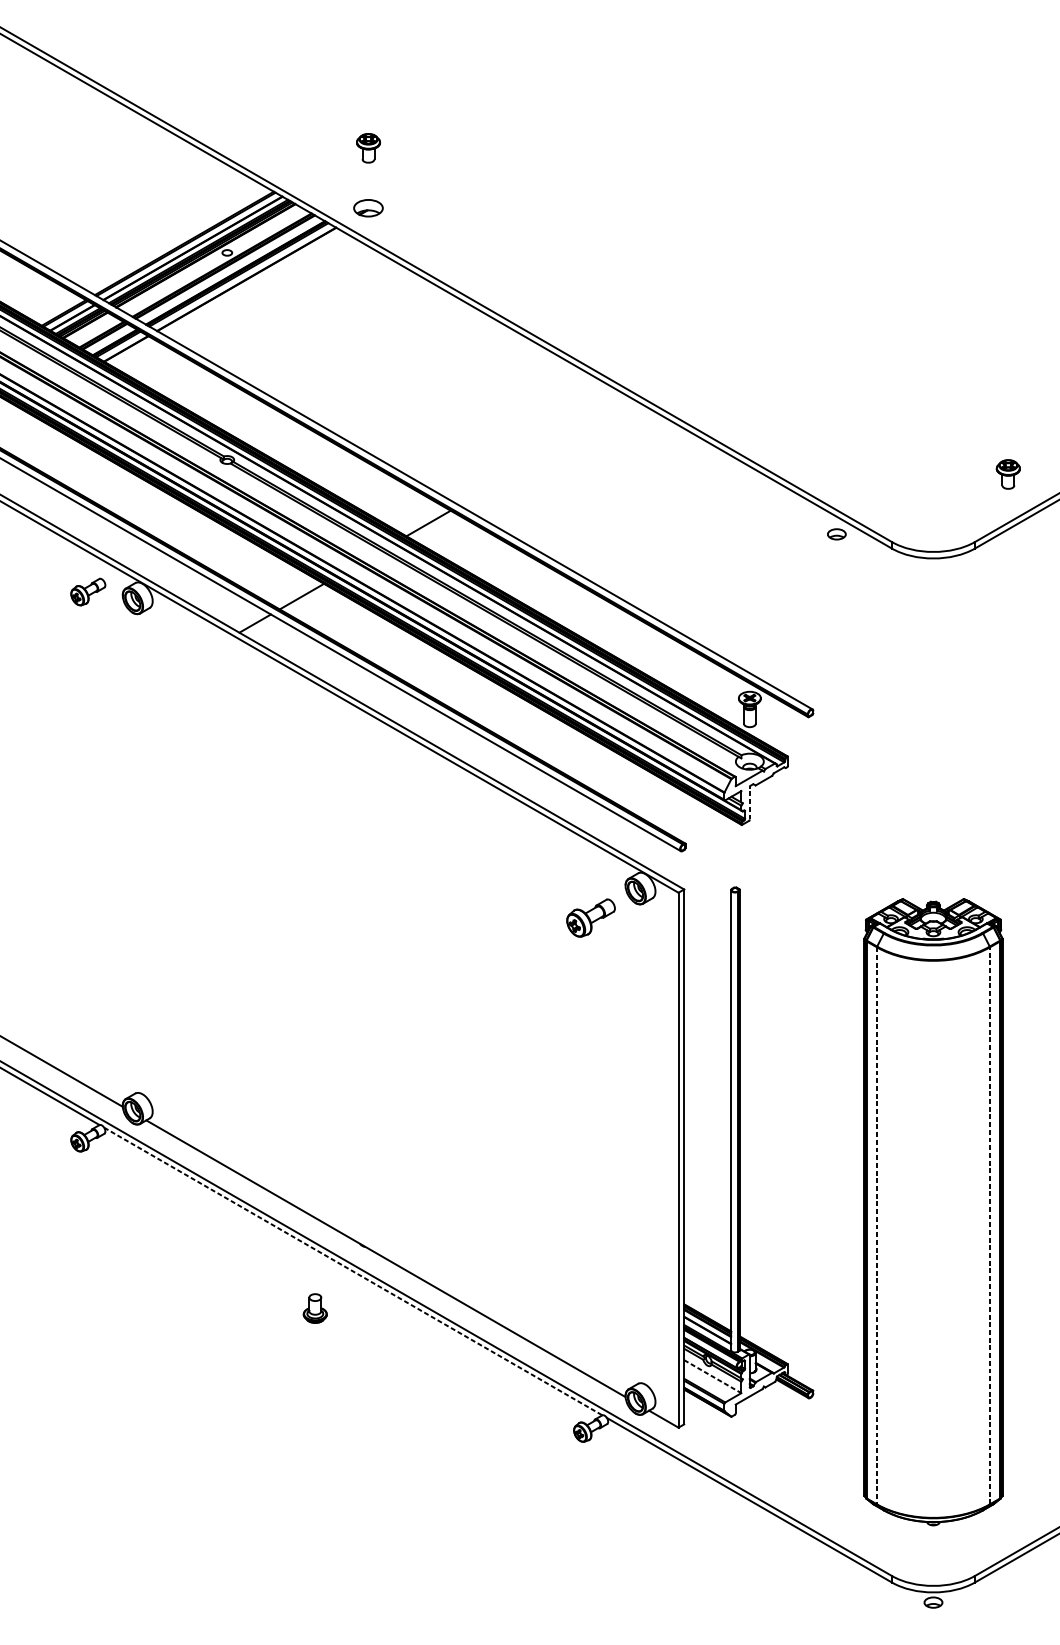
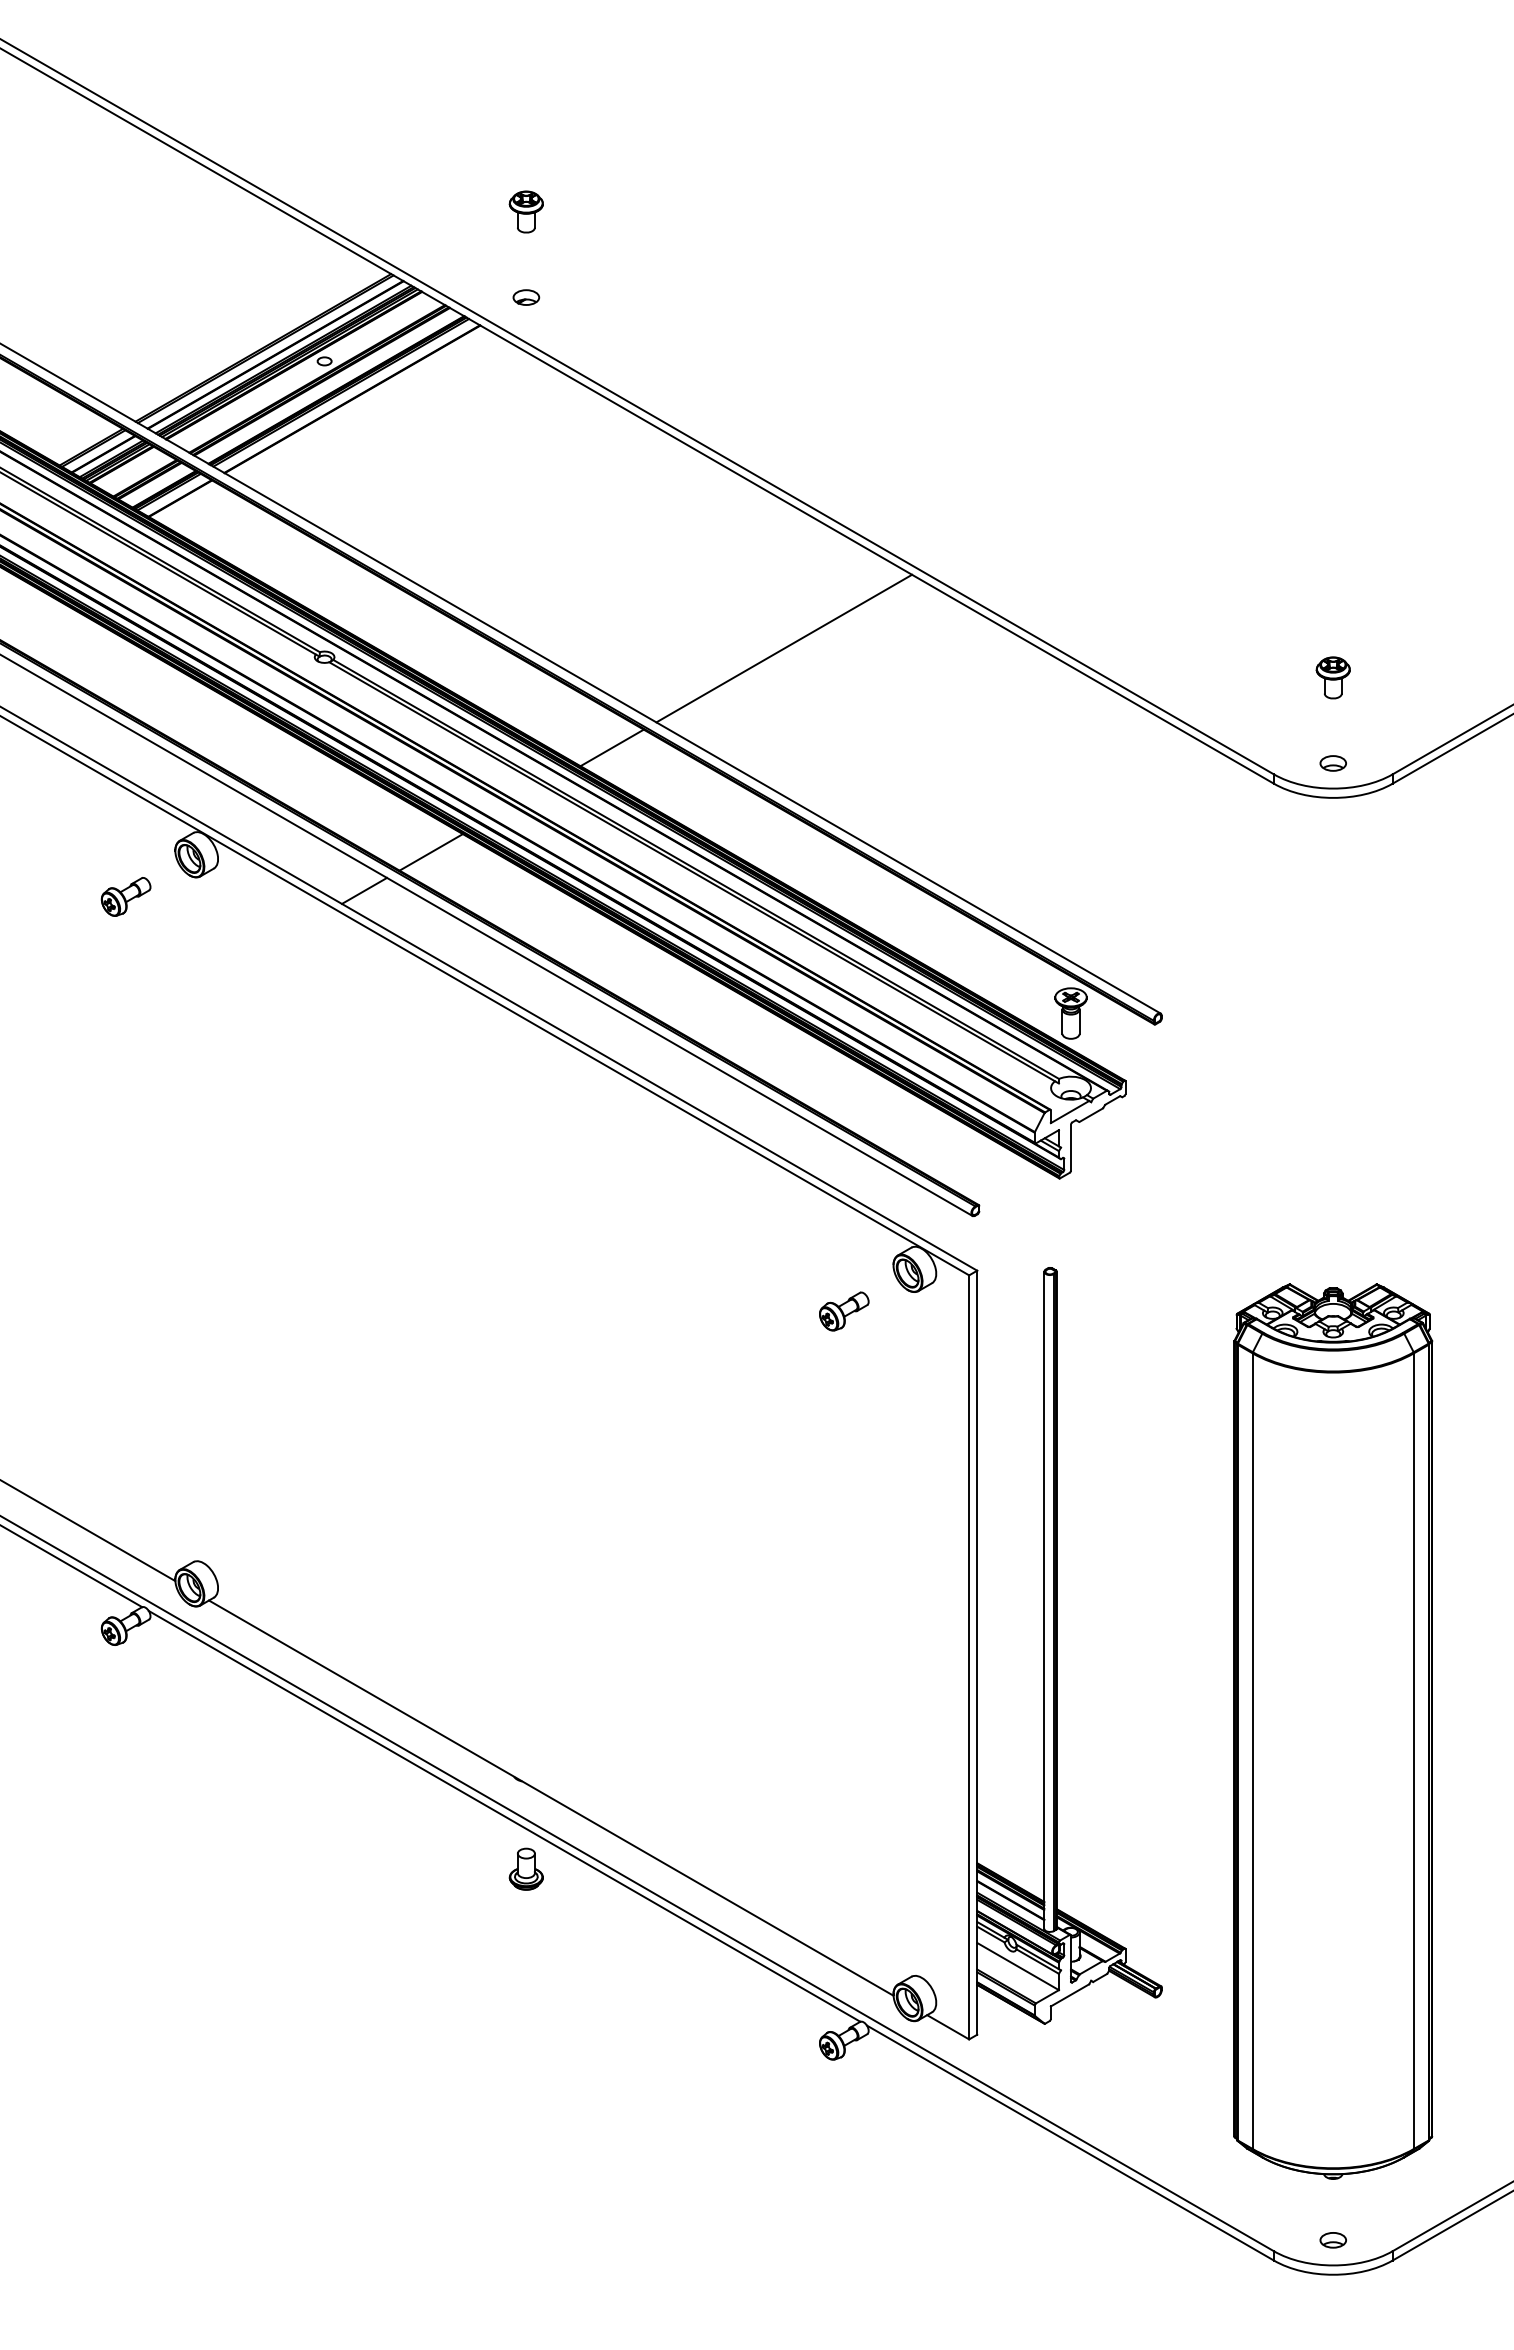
part: (368, 208) -> (526, 297), size x0.62
line: (549, 453) -> (784, 648), added
part: (1007, 474) -> (1332, 677), moved
part: (836, 534) -> (1332, 763), moved
part: (87, 591) -> (125, 896), moved
line: (750, 803) -> (1071, 1147), dashed -> solid
part: (591, 918) -> (844, 1311), size x0.71
line: (876, 1226) -> (1252, 1751), dashed -> solid
line: (989, 1226) -> (1413, 1751), dashed -> solid
line: (353, 1271) -> (504, 1816), dashed -> solid
part: (314, 1308) -> (525, 1868), moved
line: (713, 1376) -> (1018, 1966), dashed -> solid
part: (932, 1602) -> (1332, 2240), moved

